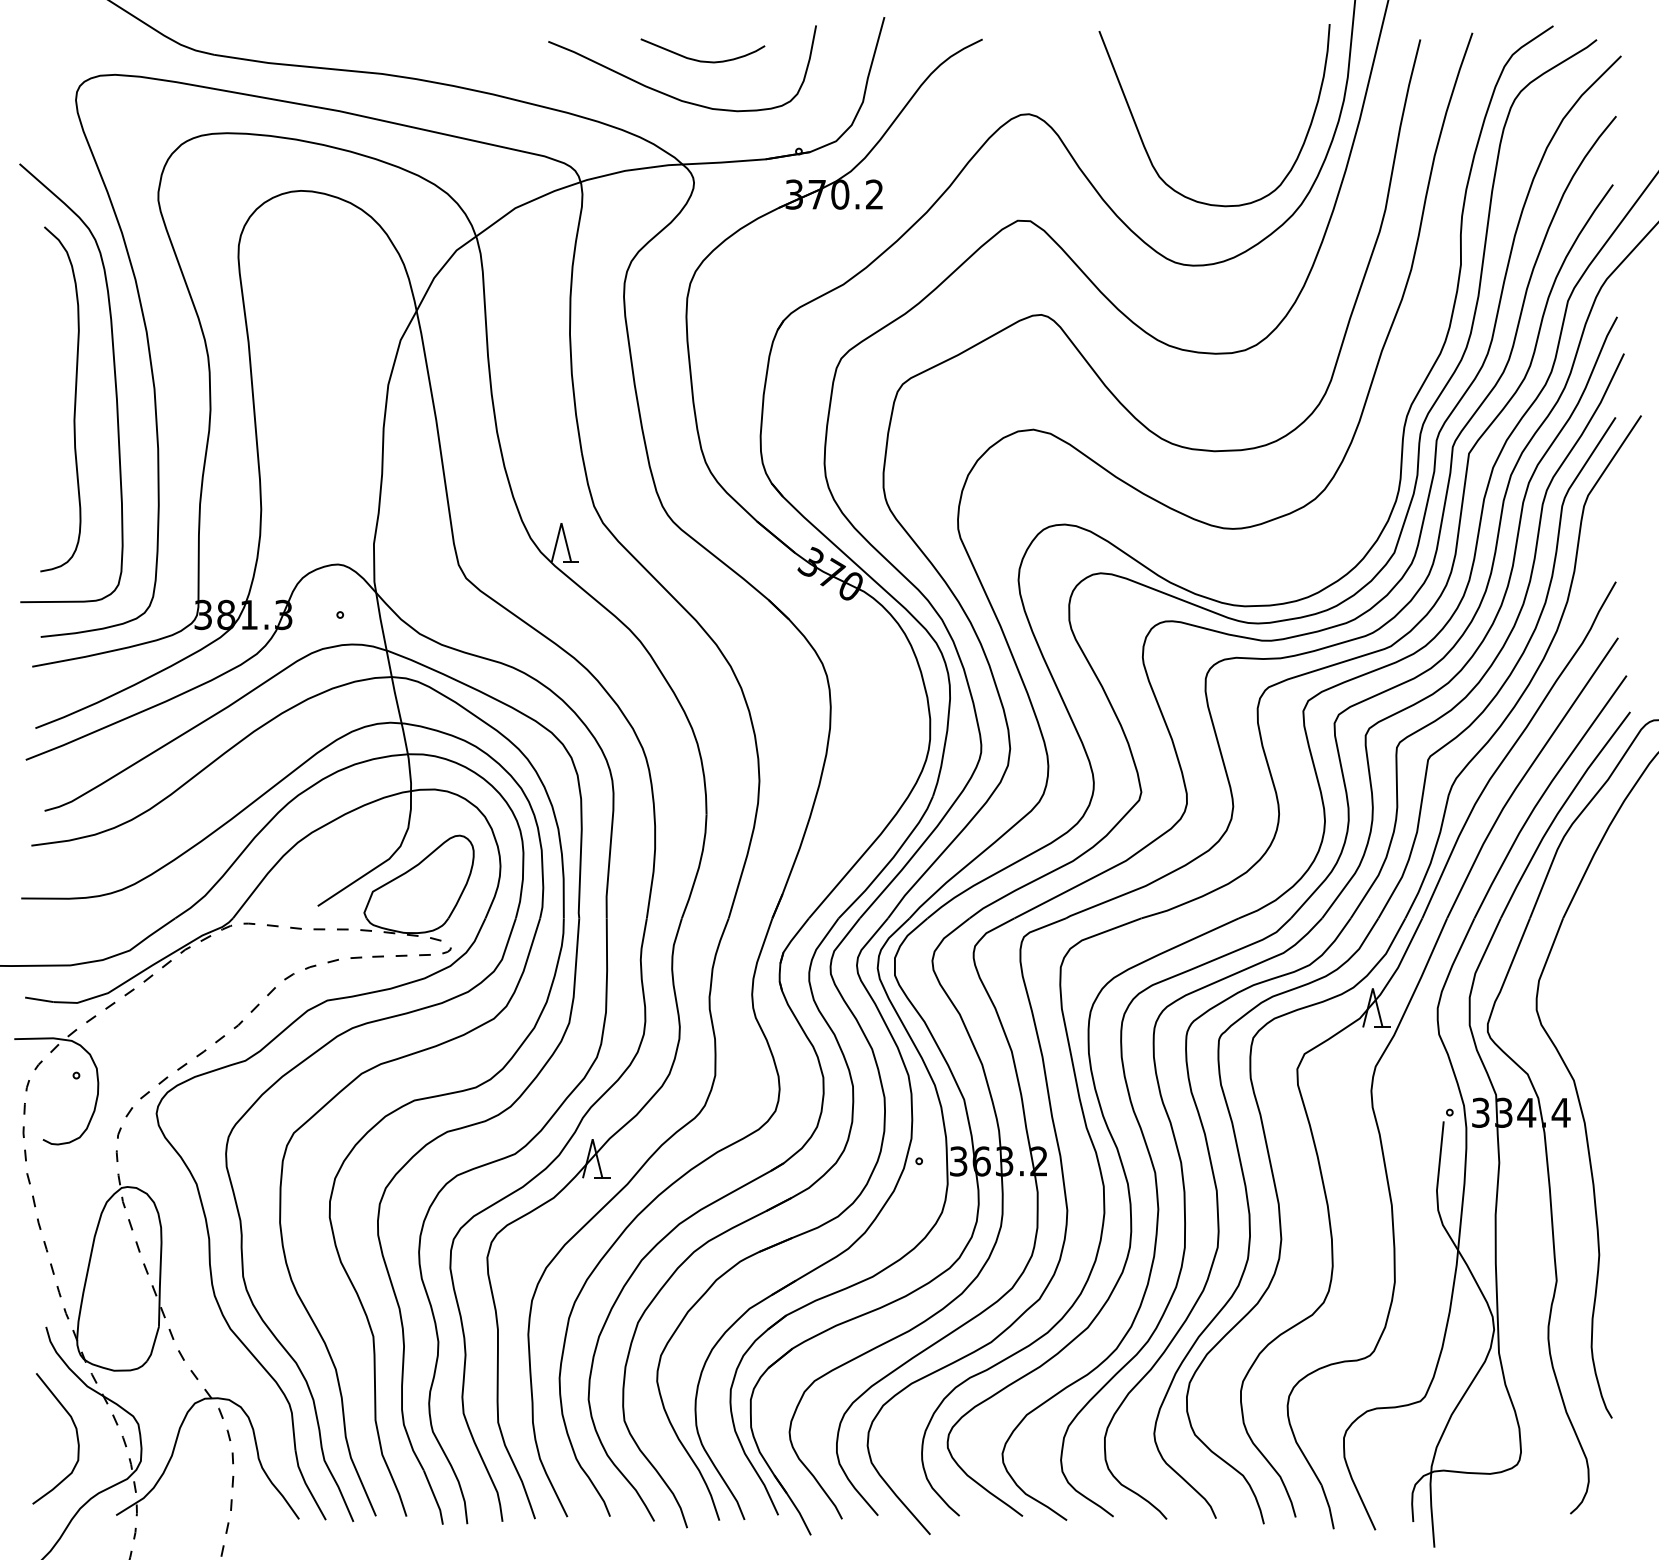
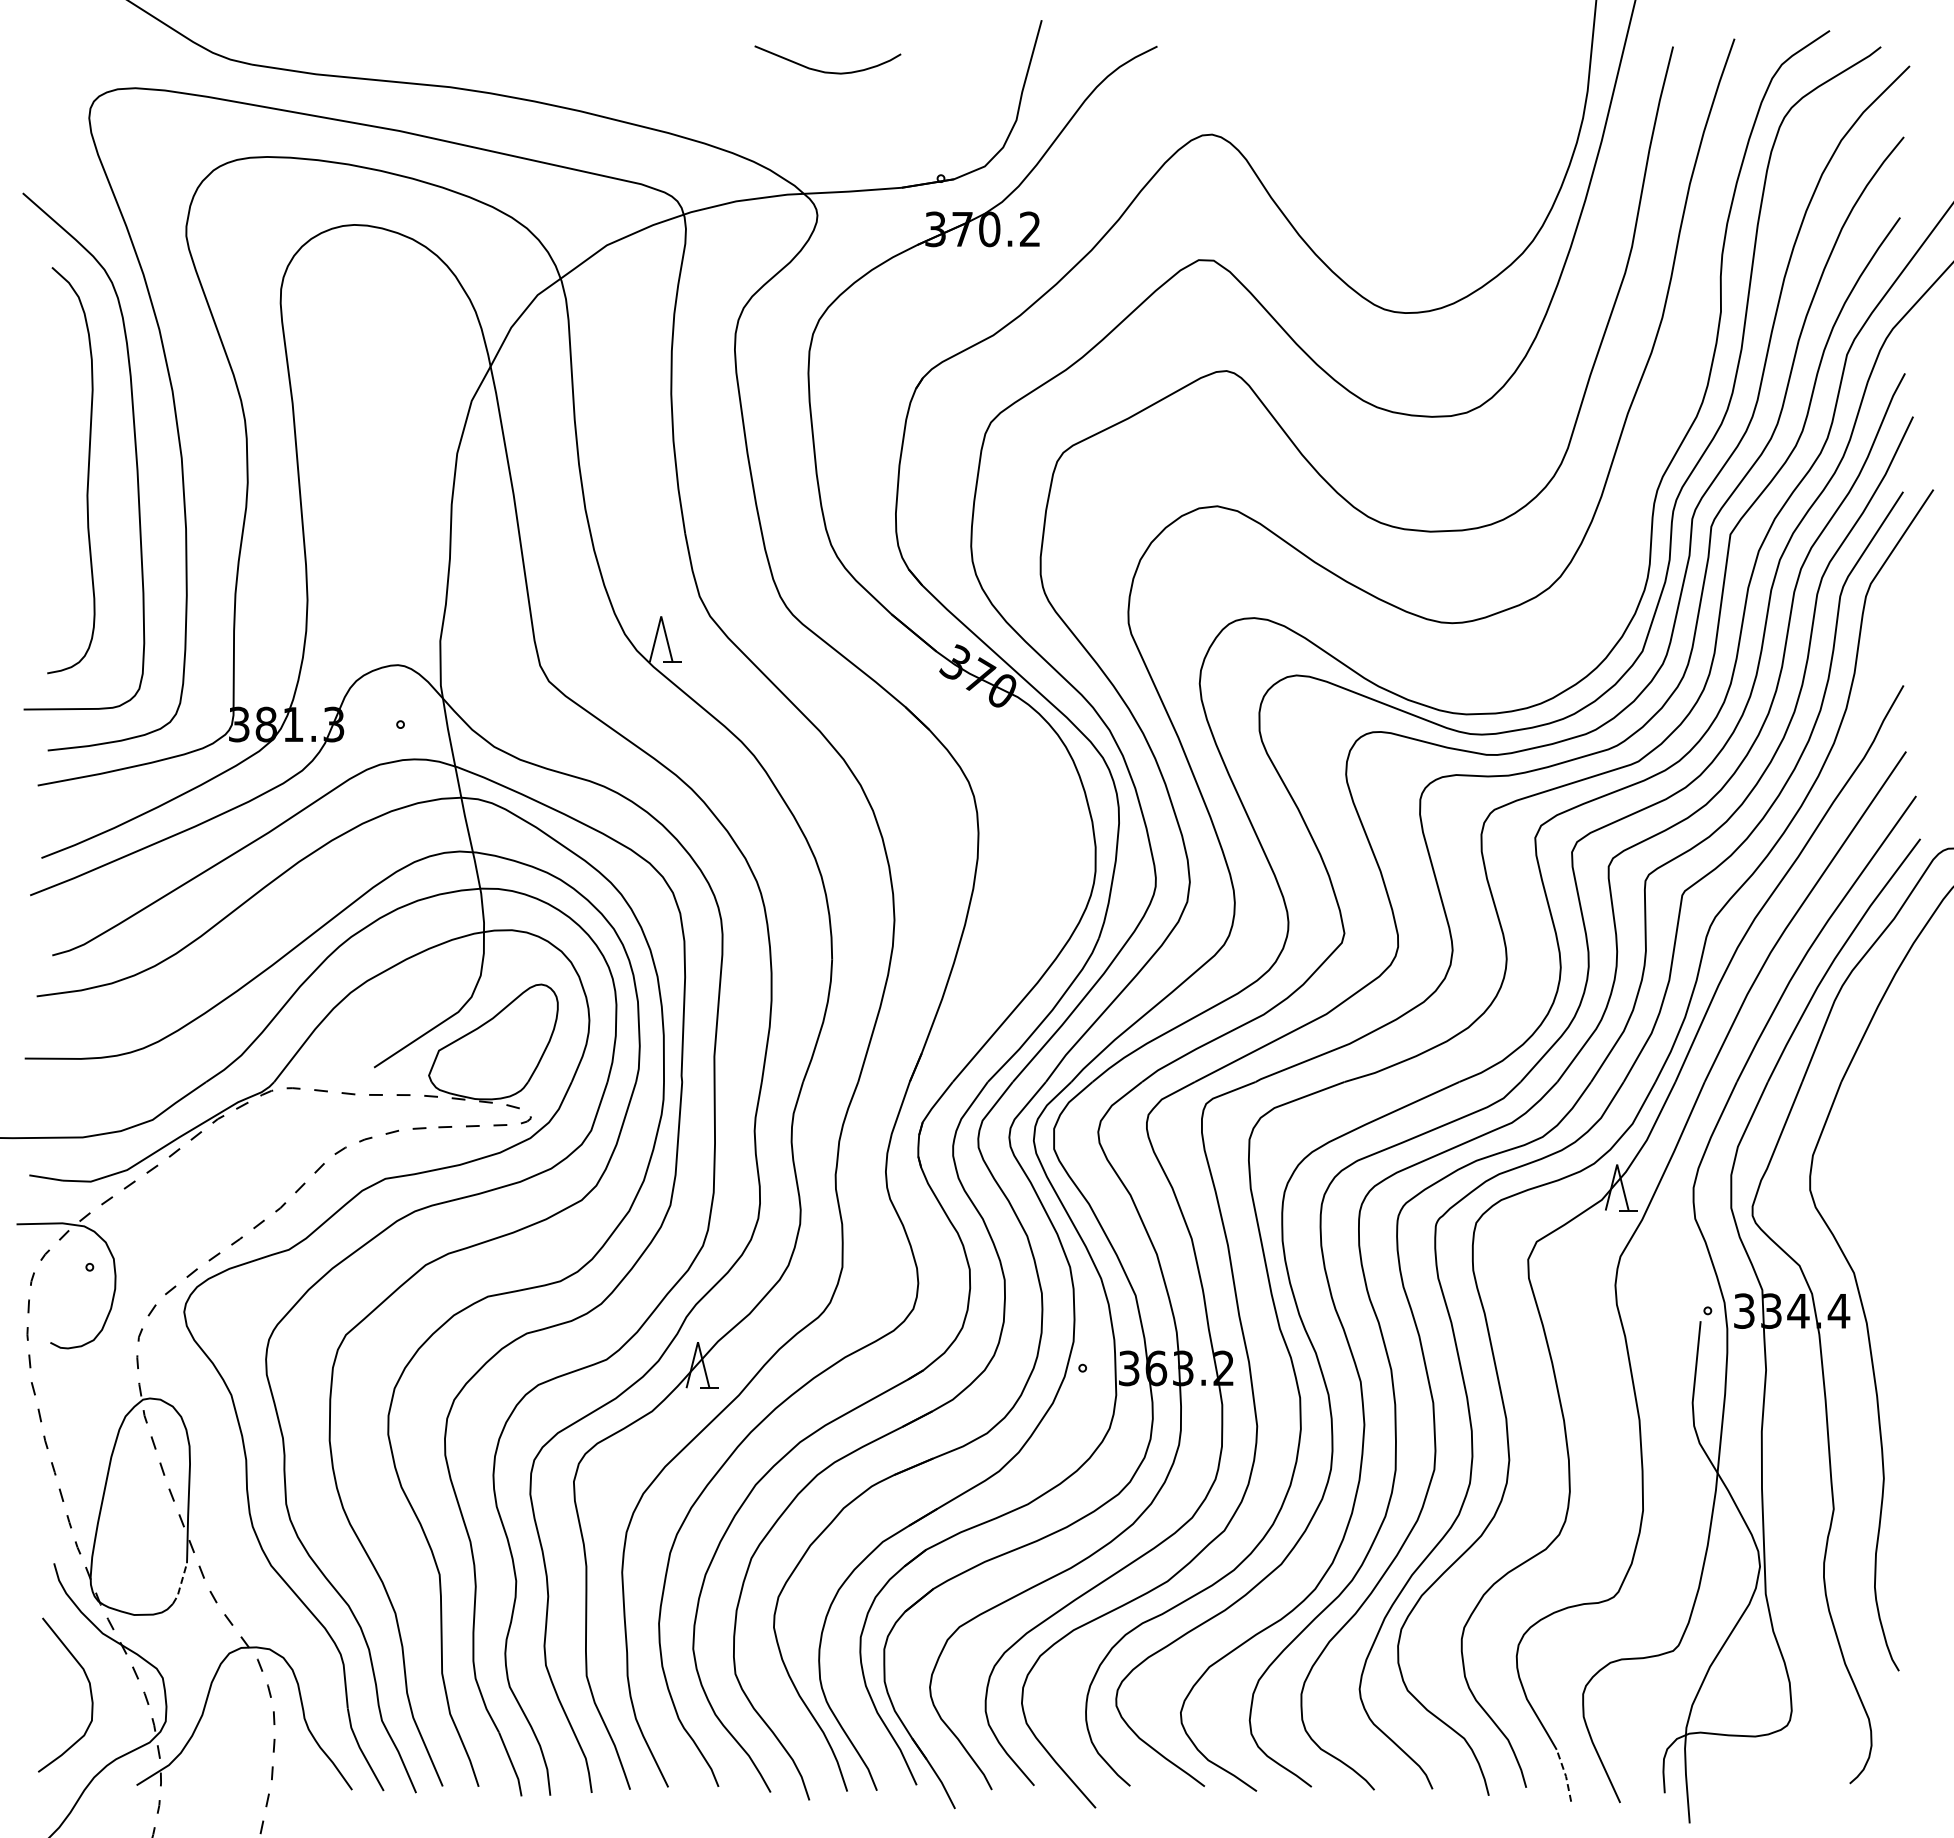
curve: (672, 96) -> (792, 113), removed
curve: (1143, 142) -> (1347, 168), removed
line: (153, 1344) -> (180, 1584), solid -> dashed
line: (1329, 1506) -> (1565, 1775), solid -> dashed

